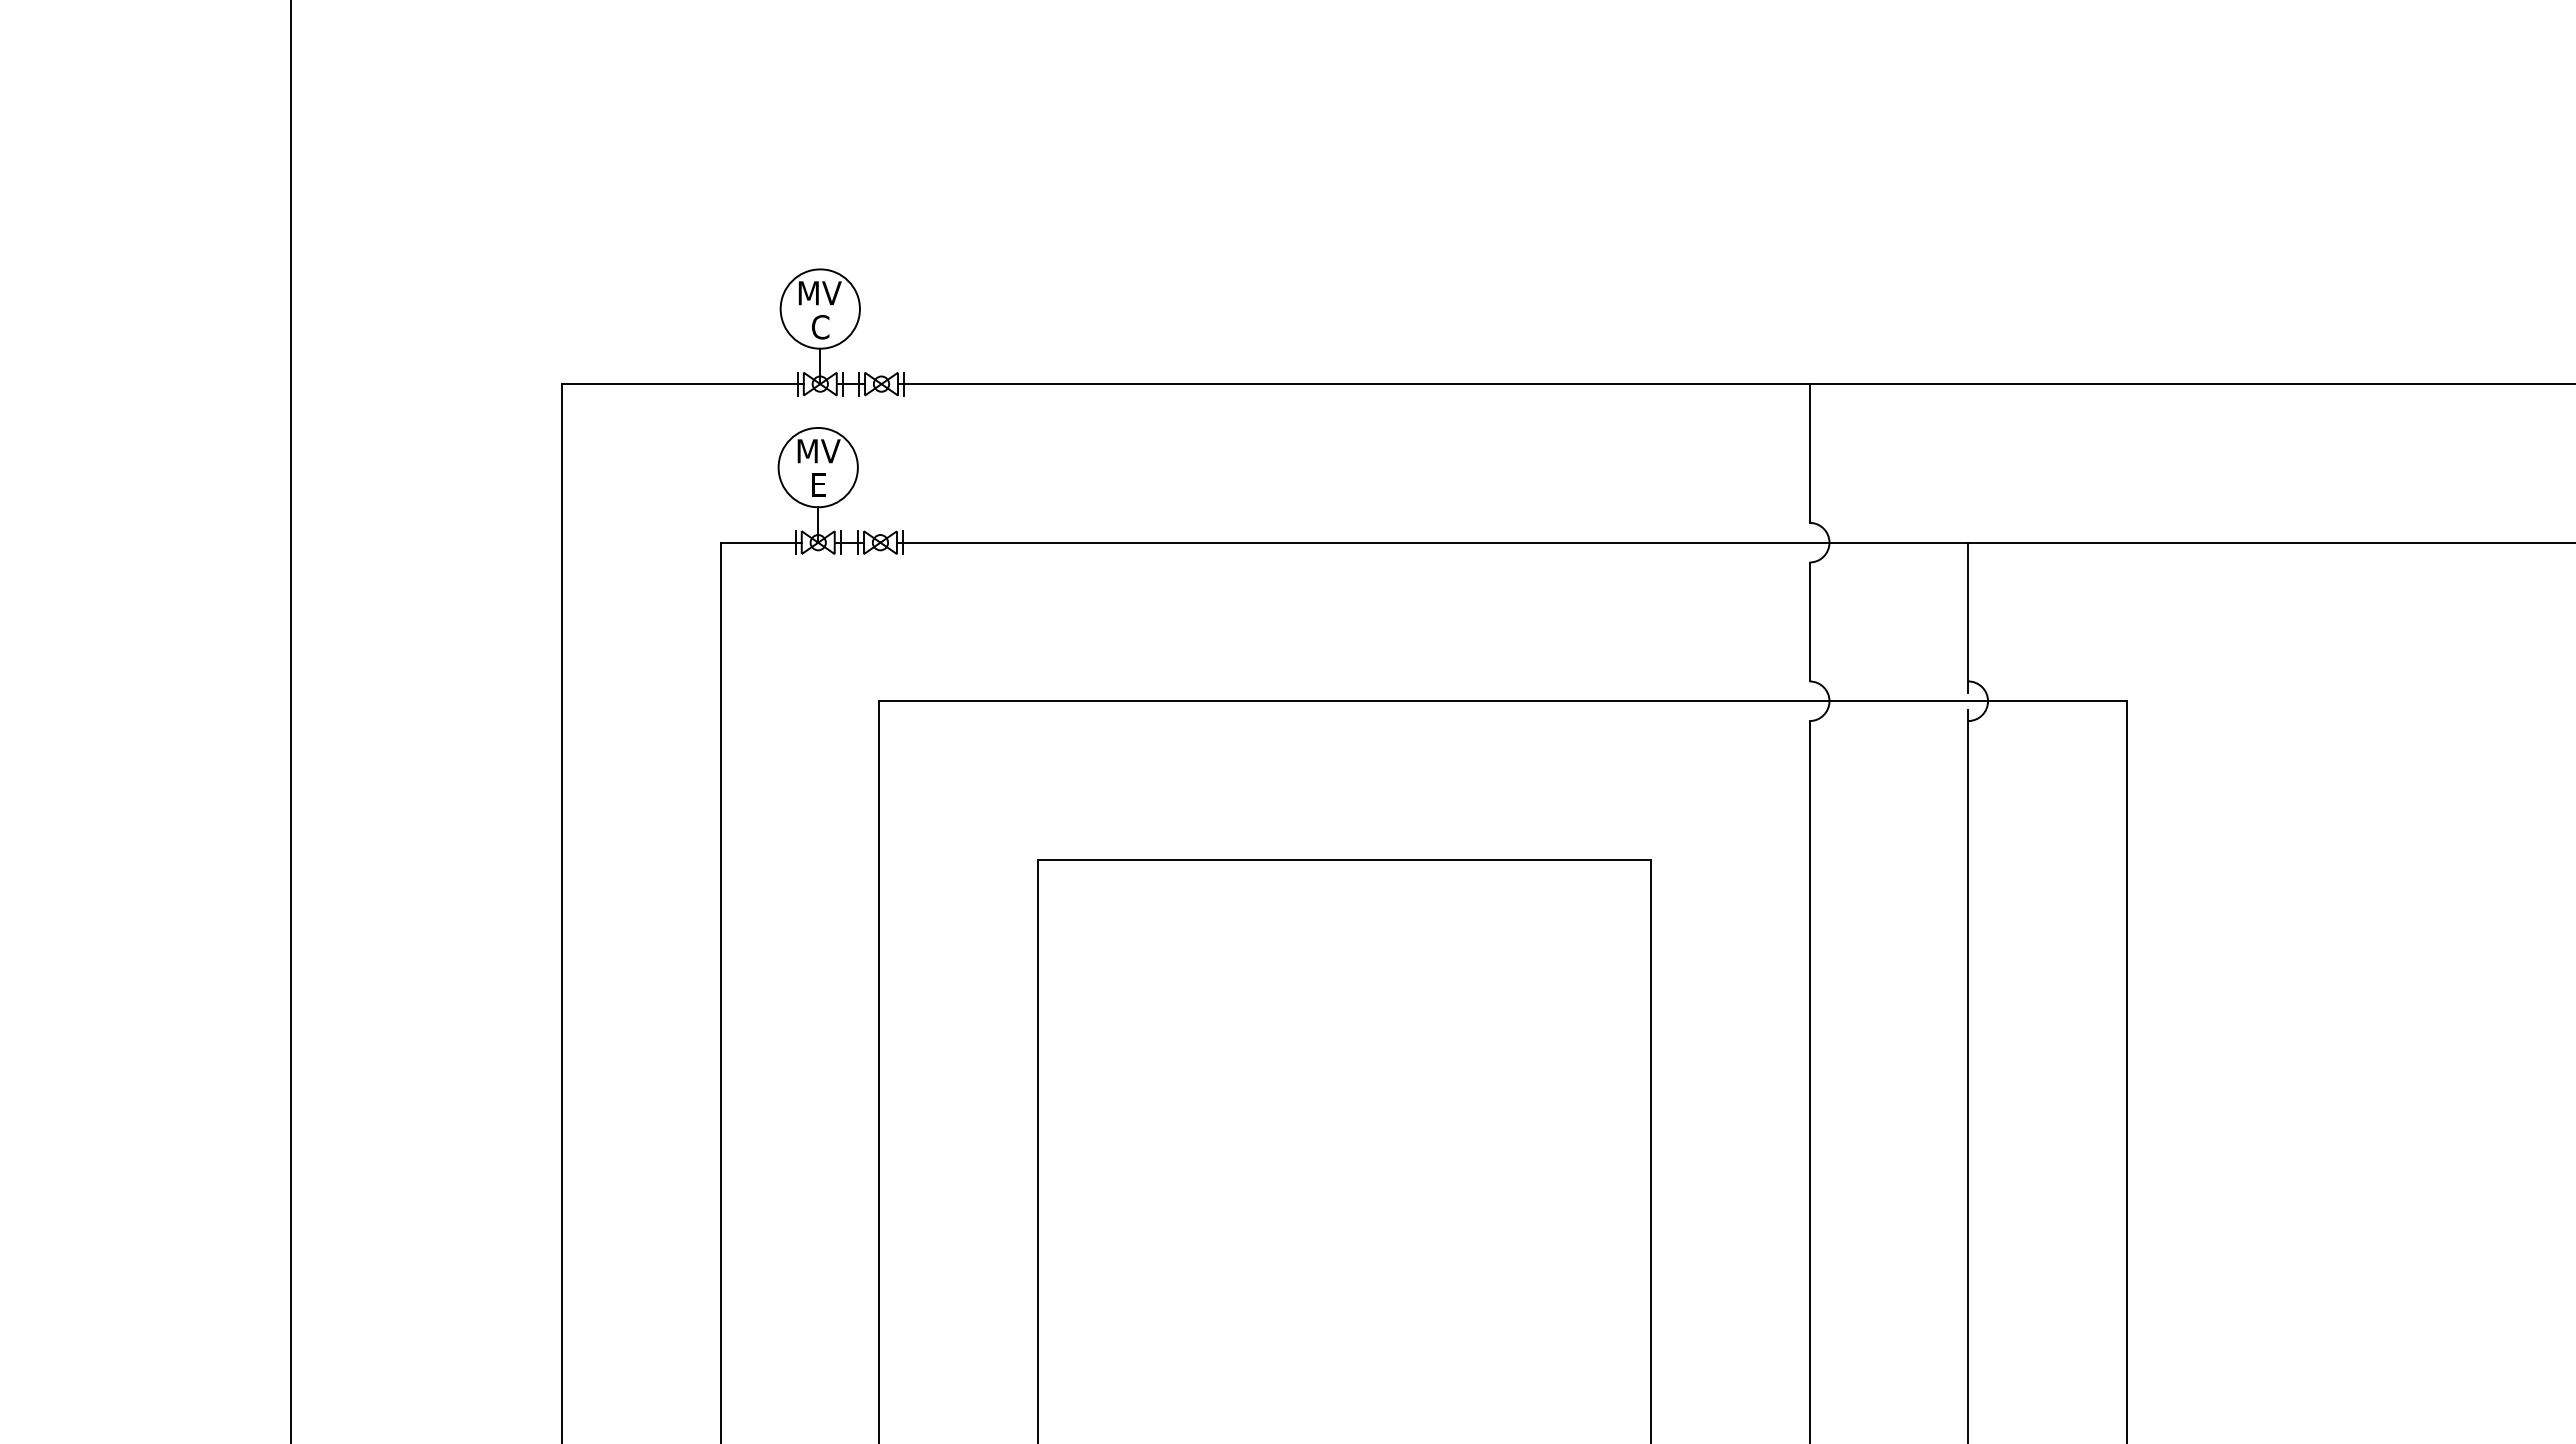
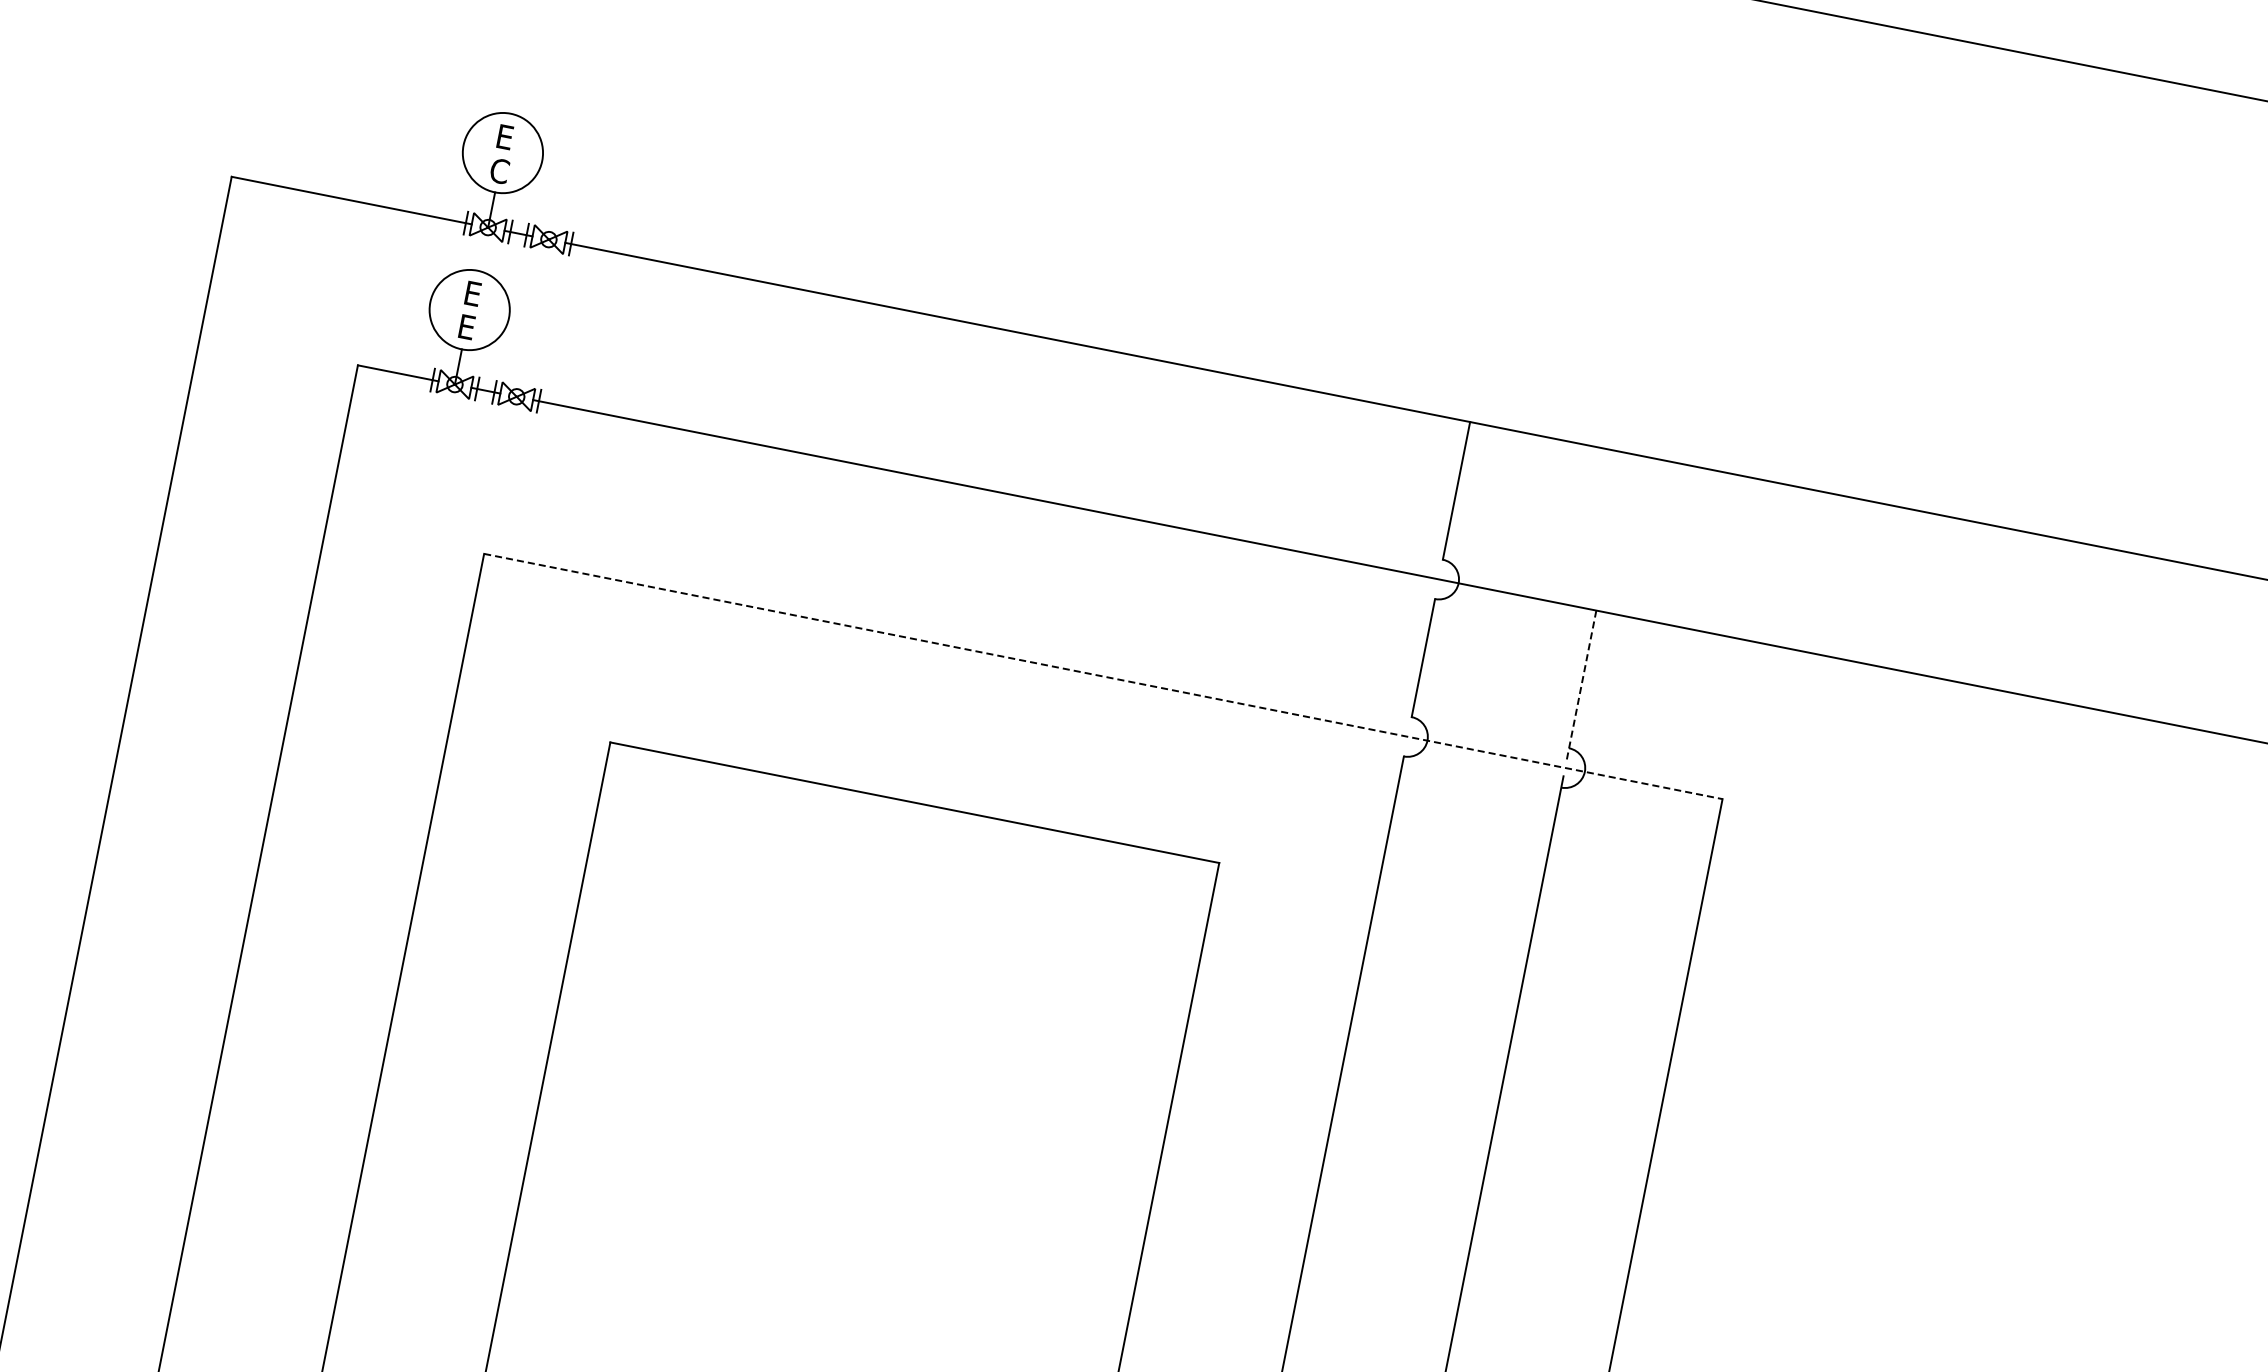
text: (819, 293) -> (505, 137), MV -> E
text: (818, 451) -> (473, 294), MV -> E
line: (1968, 618) -> (1581, 685), solid -> dashed
line: (1502, 701) -> (1102, 676), solid -> dashed

